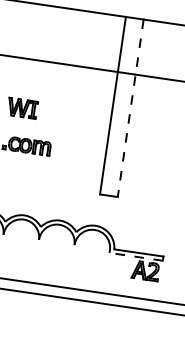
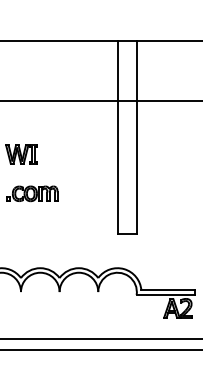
line: (130, 108) -> (136, 137), dashed -> solid
line: (135, 256) -> (165, 294), dashed -> solid

